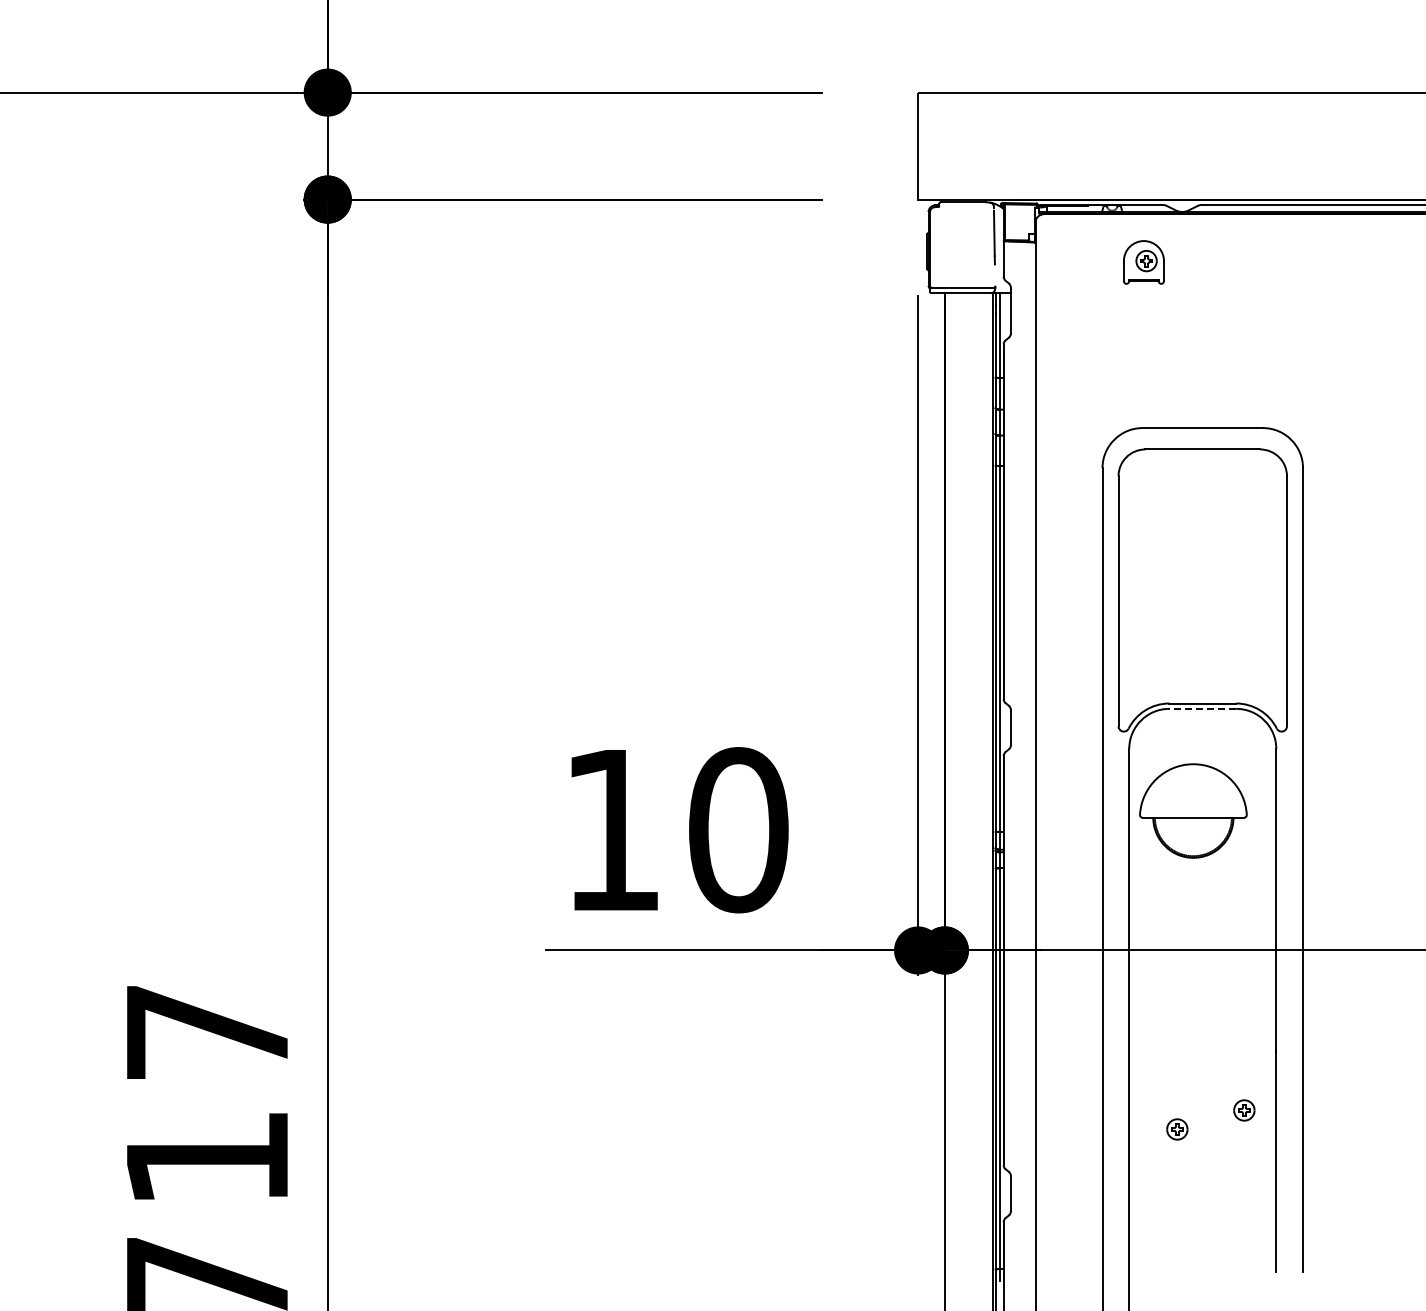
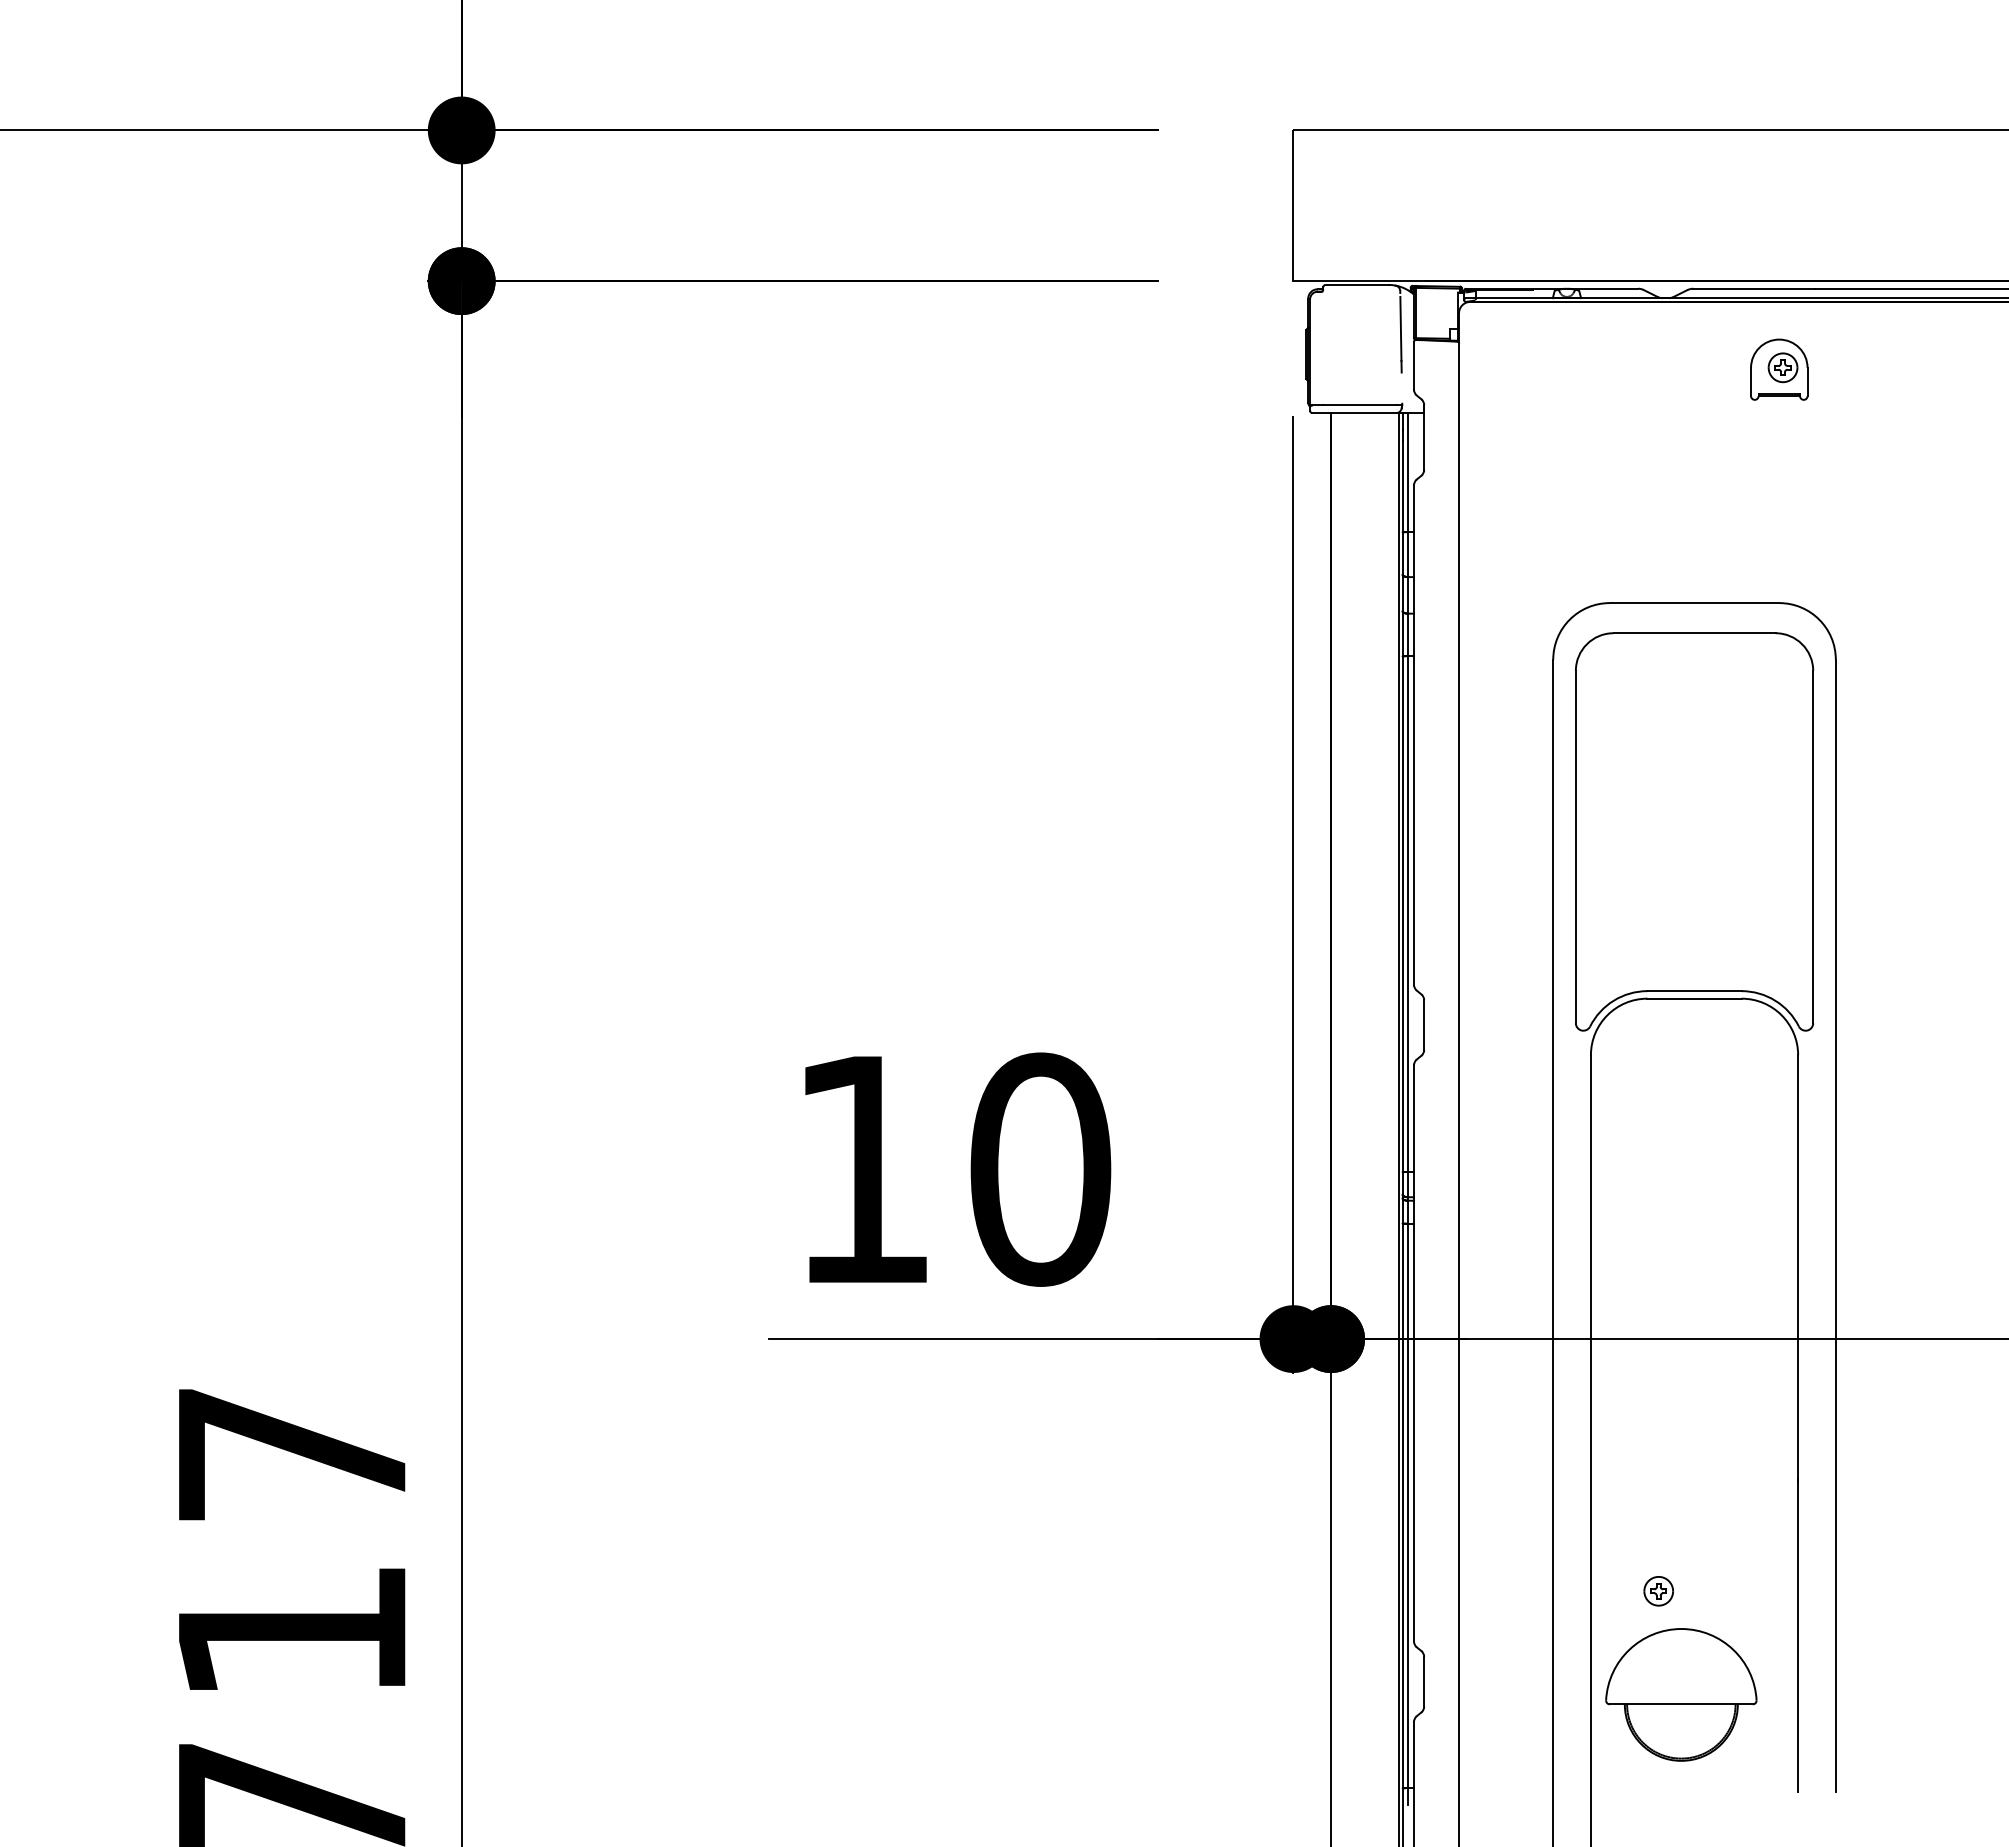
part: (1143, 262) -> (1778, 369), moved
line: (1202, 708) -> (1694, 998), dashed -> solid
part: (1193, 810) -> (1681, 1694), moved
part: (1244, 1110) -> (1753, 1564), removed

